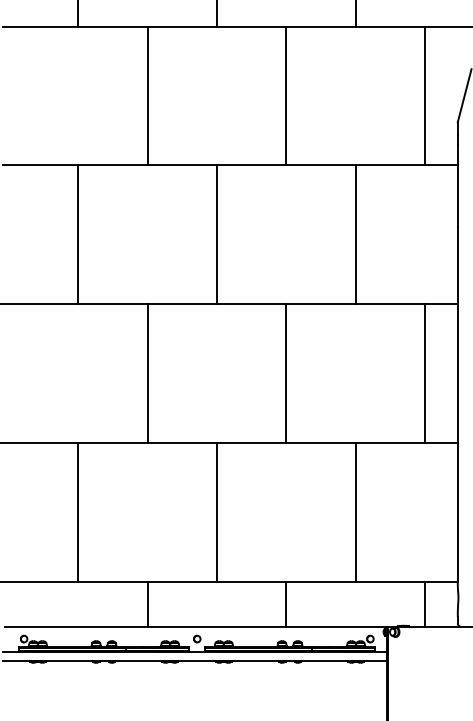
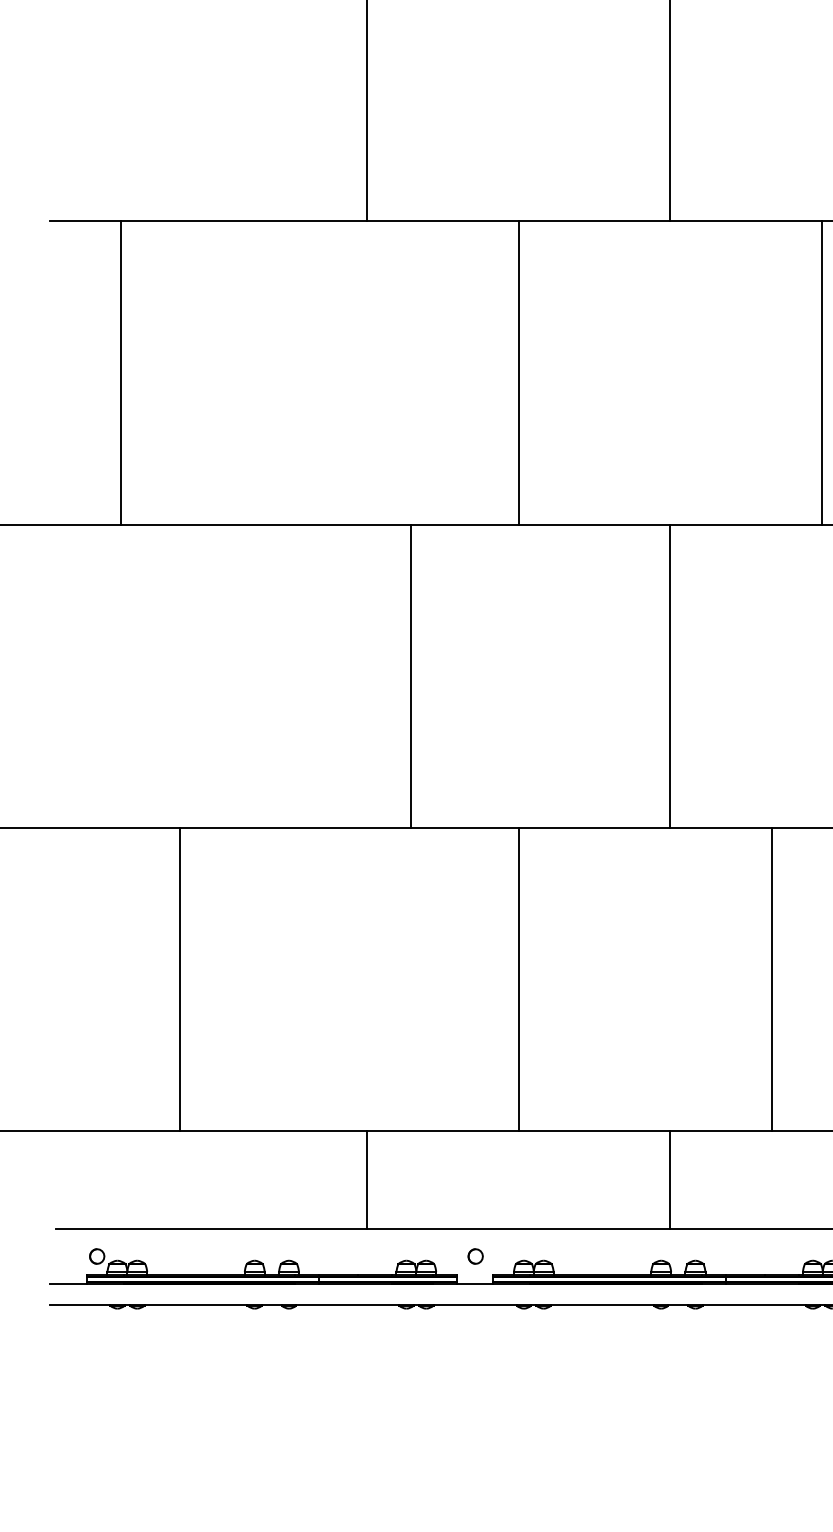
line: (78, 234) -> (122, 372), moved
line: (147, 373) -> (410, 675), moved
line: (78, 512) -> (181, 979), moved
line: (355, 512) -> (771, 979), moved

